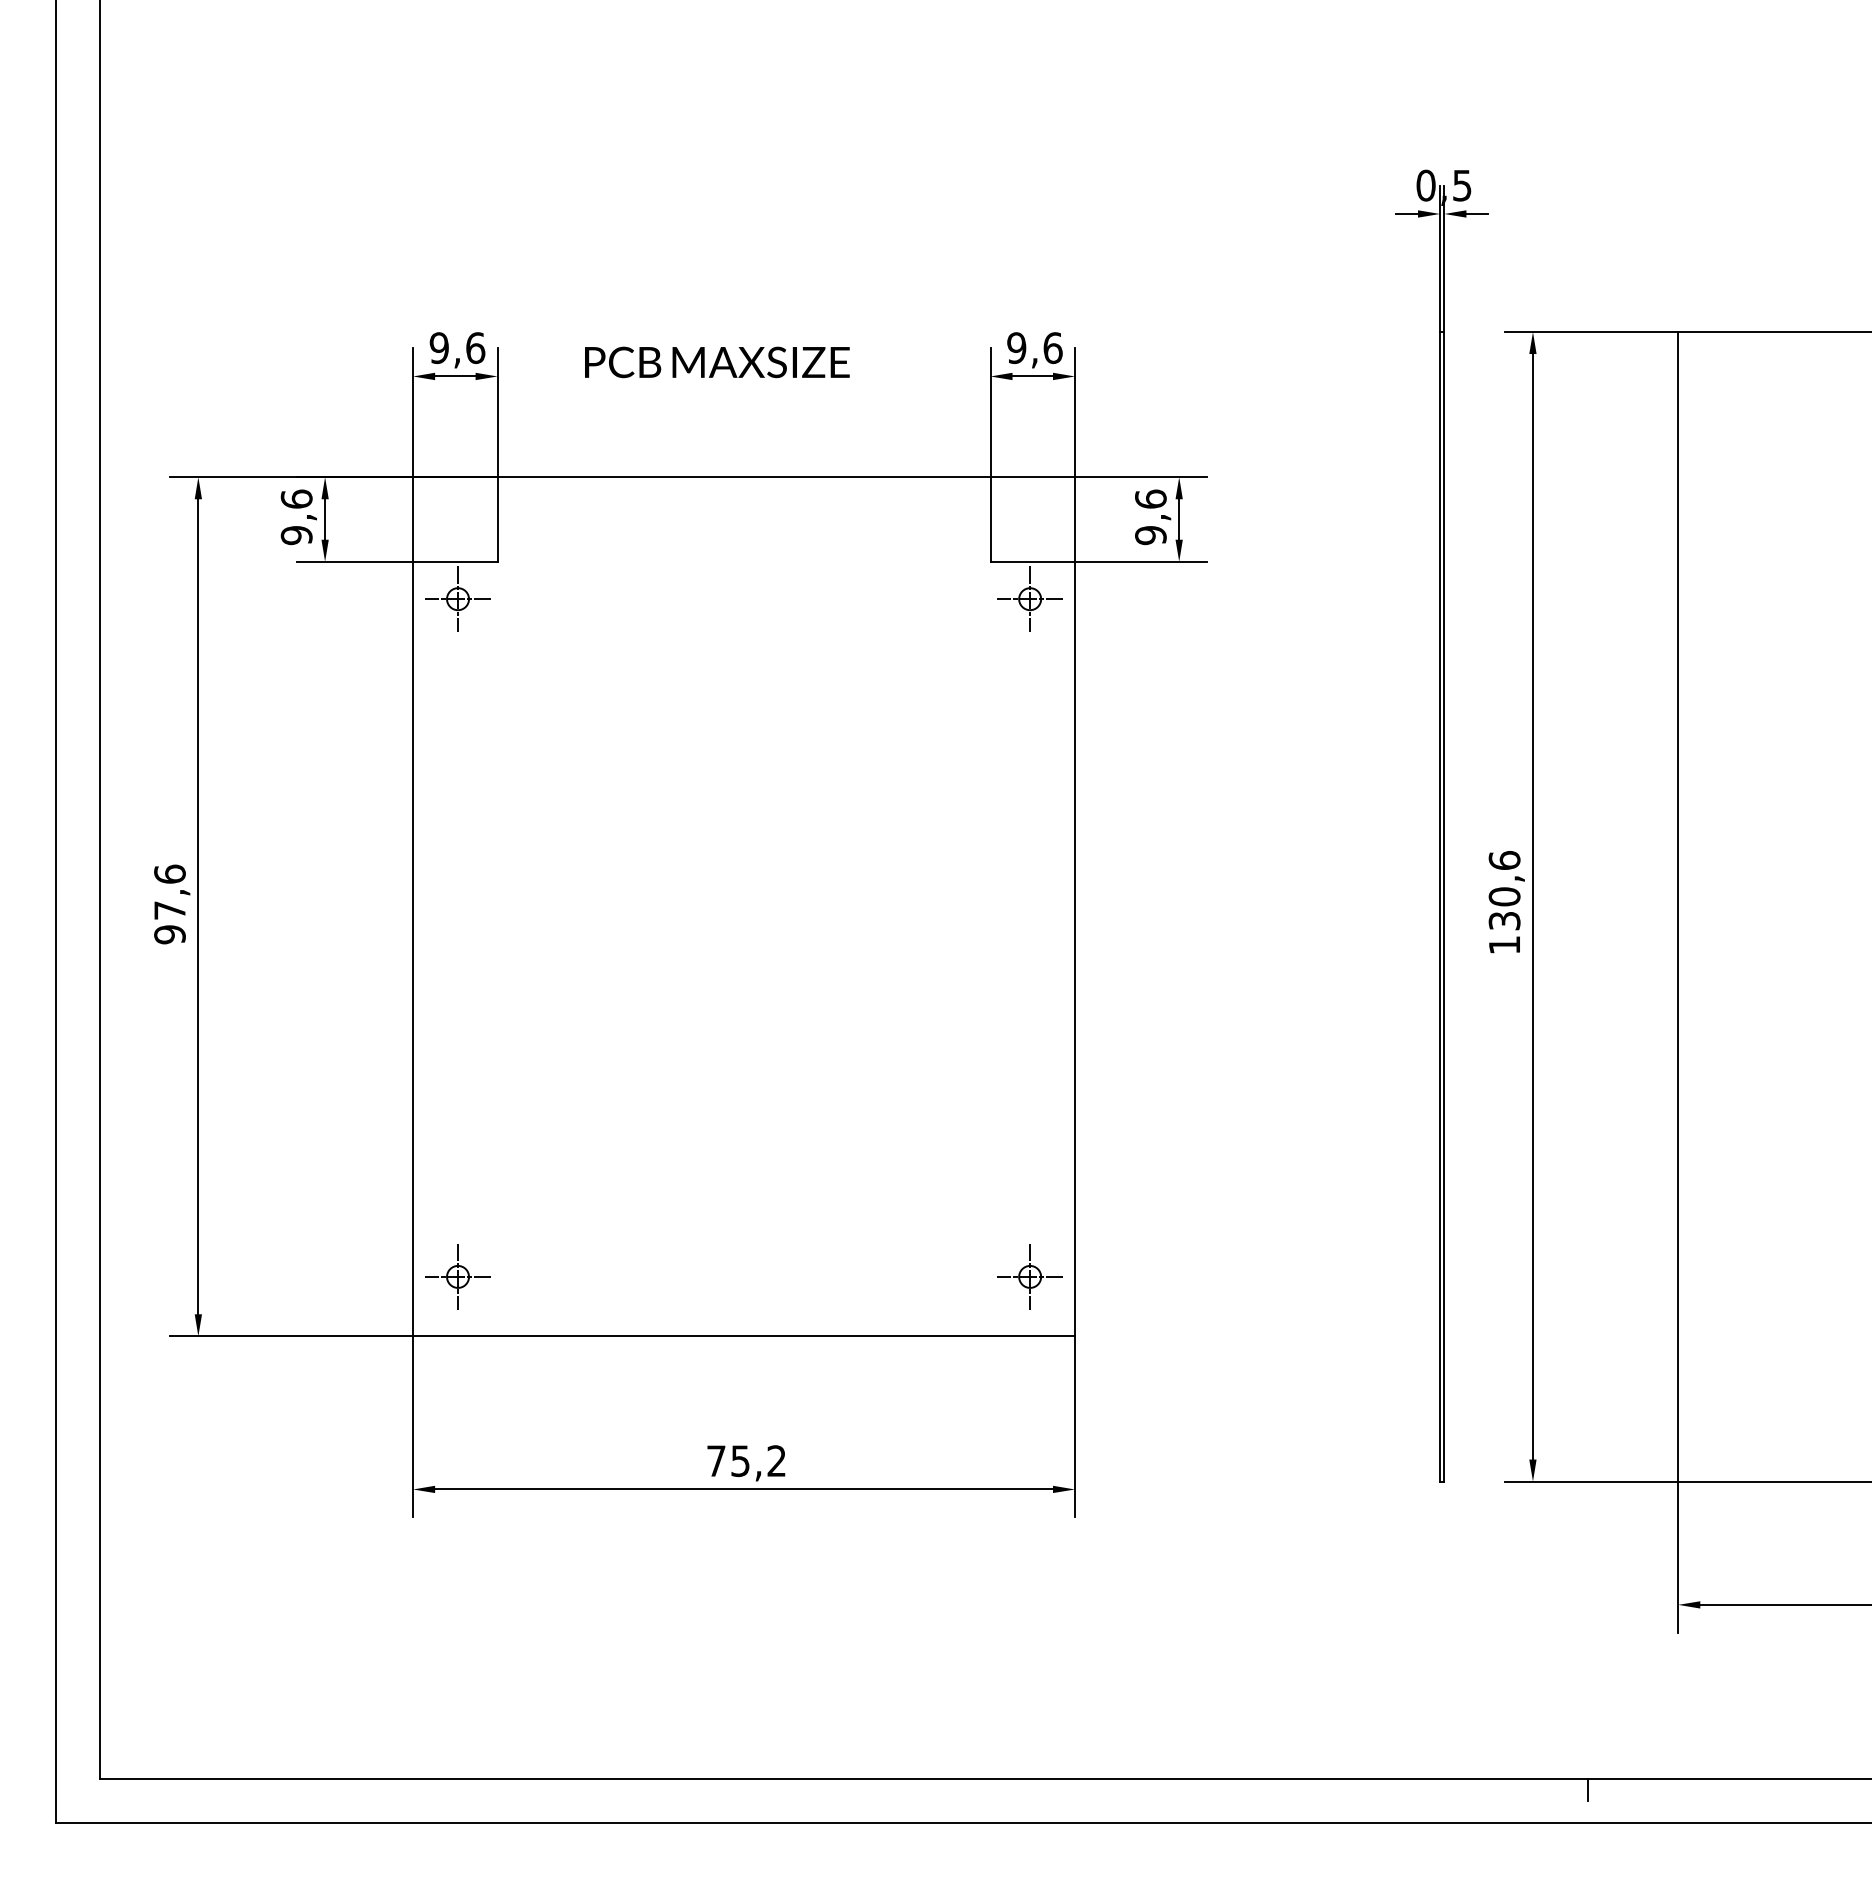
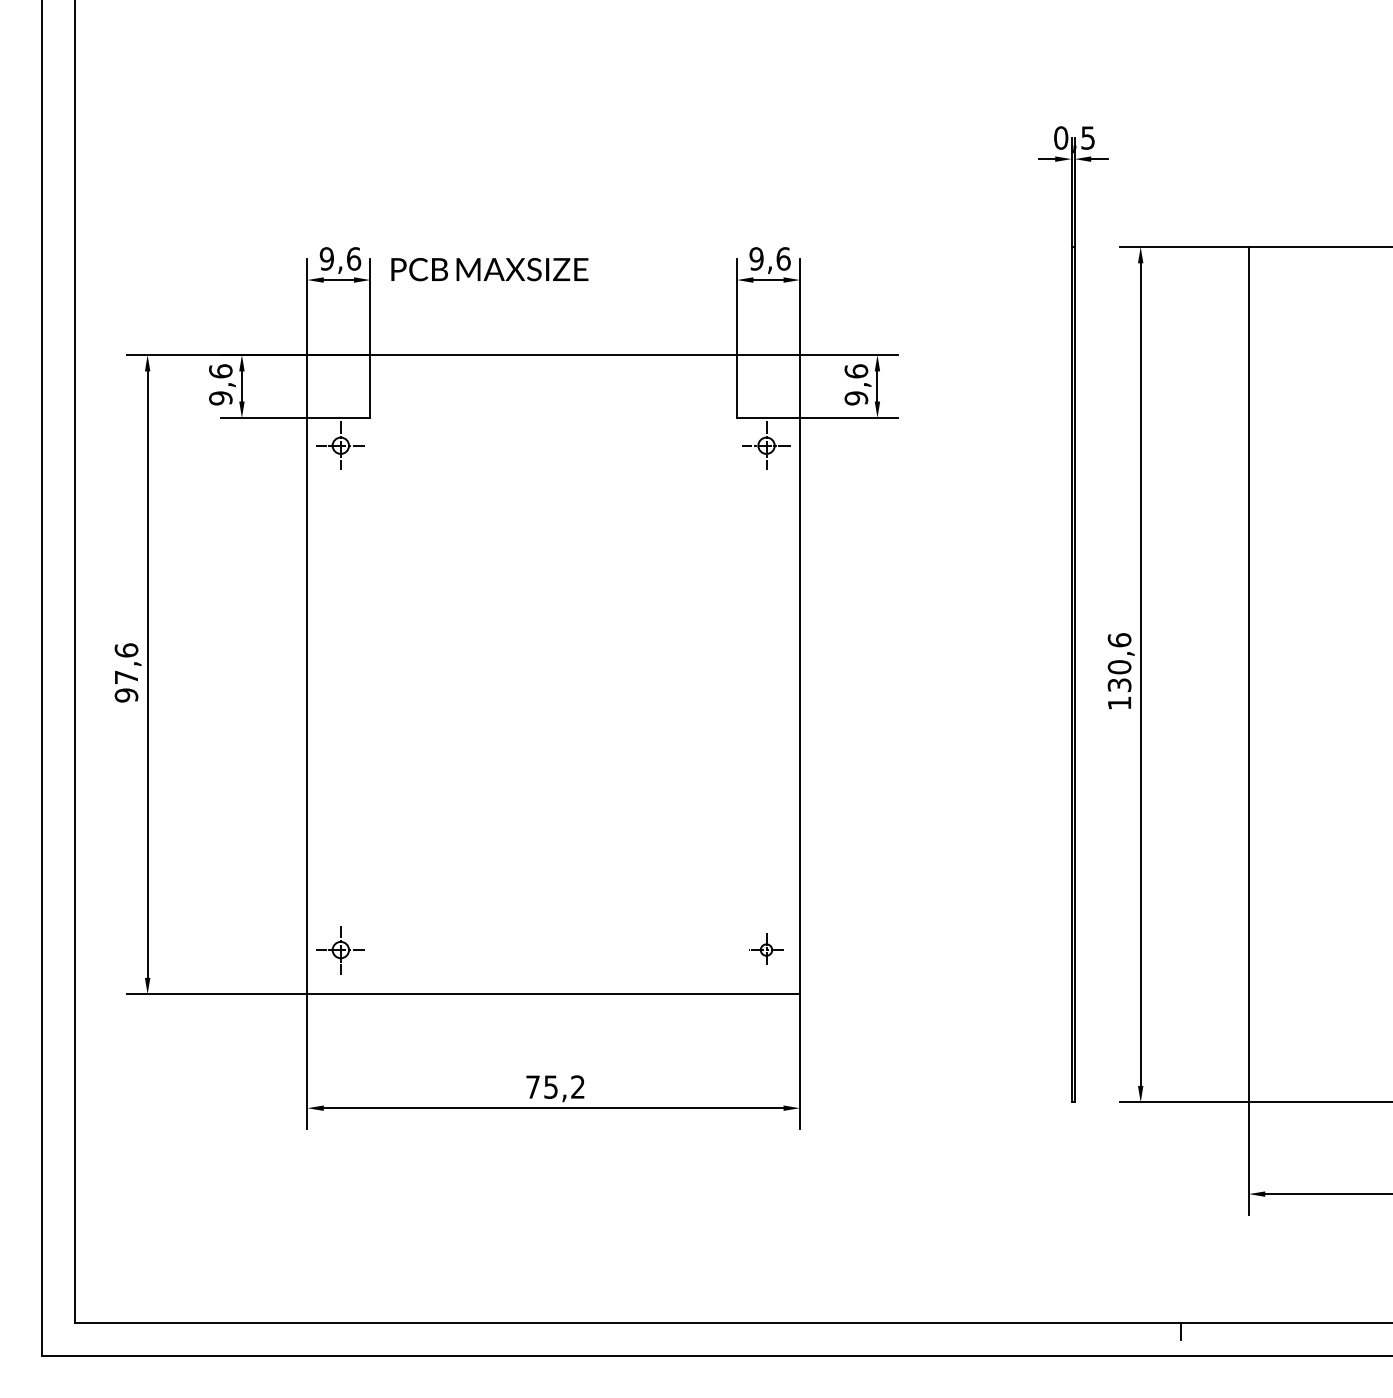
text: (717, 362) -> (490, 269), moved
part: (1029, 1276) -> (766, 949), size x0.7

